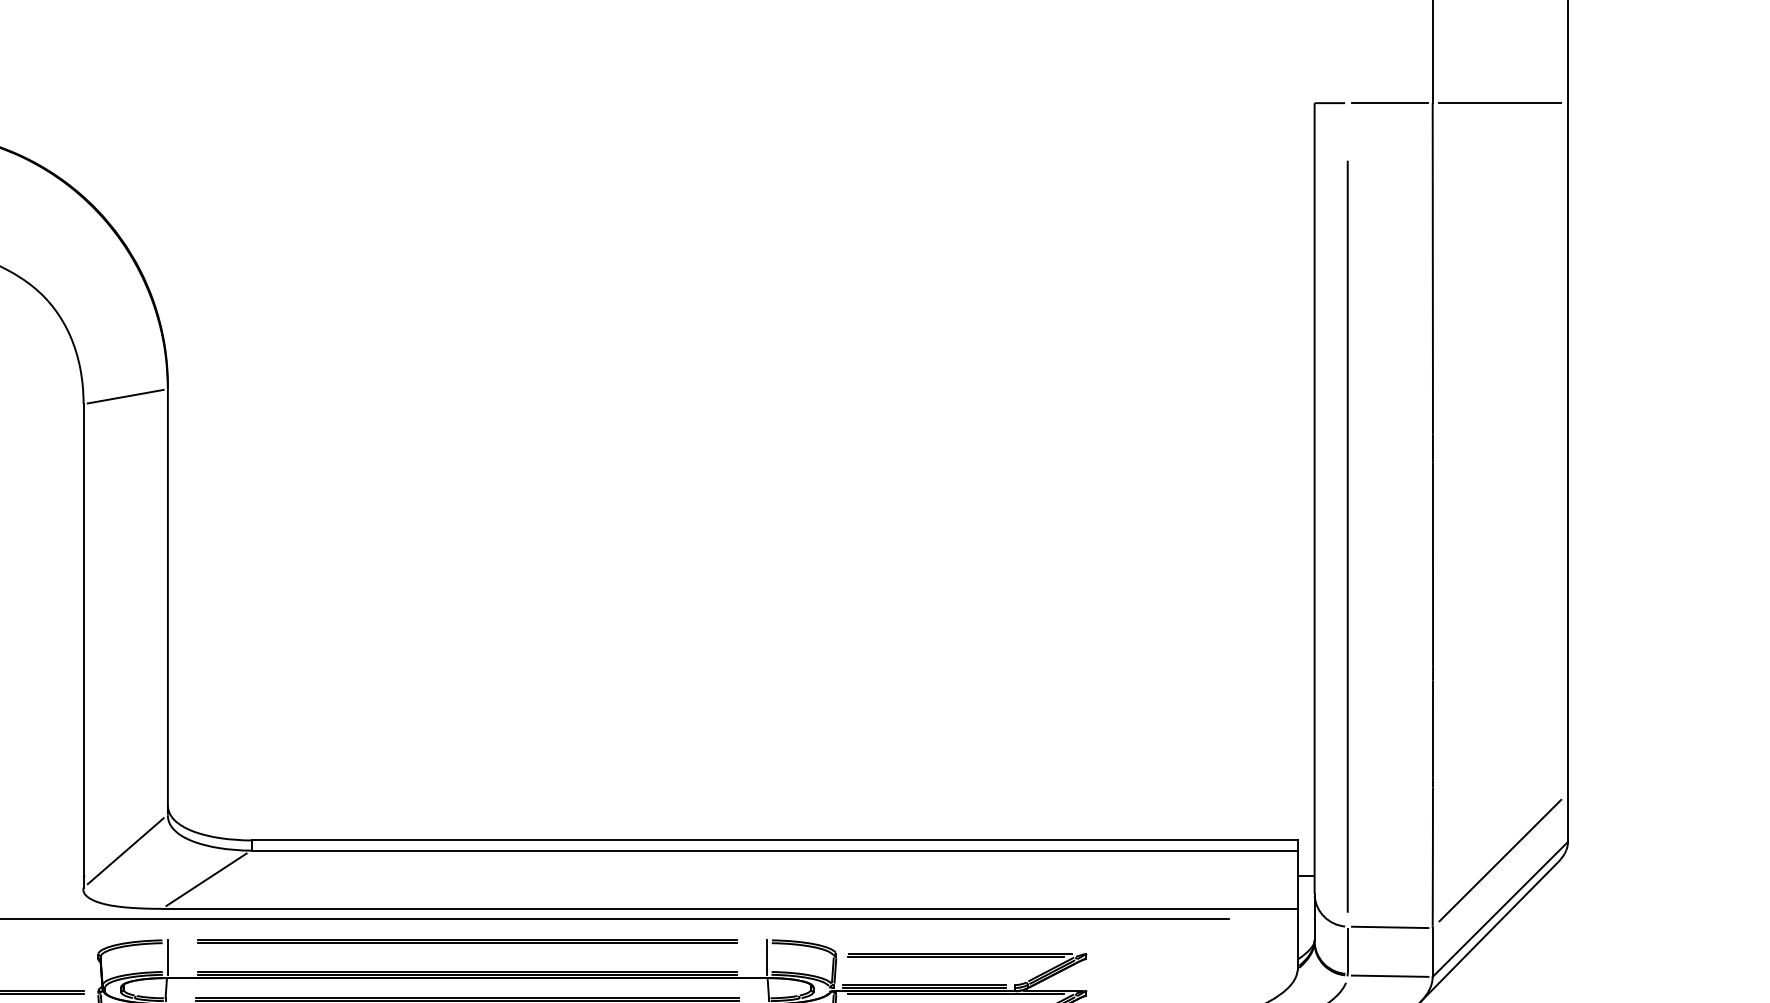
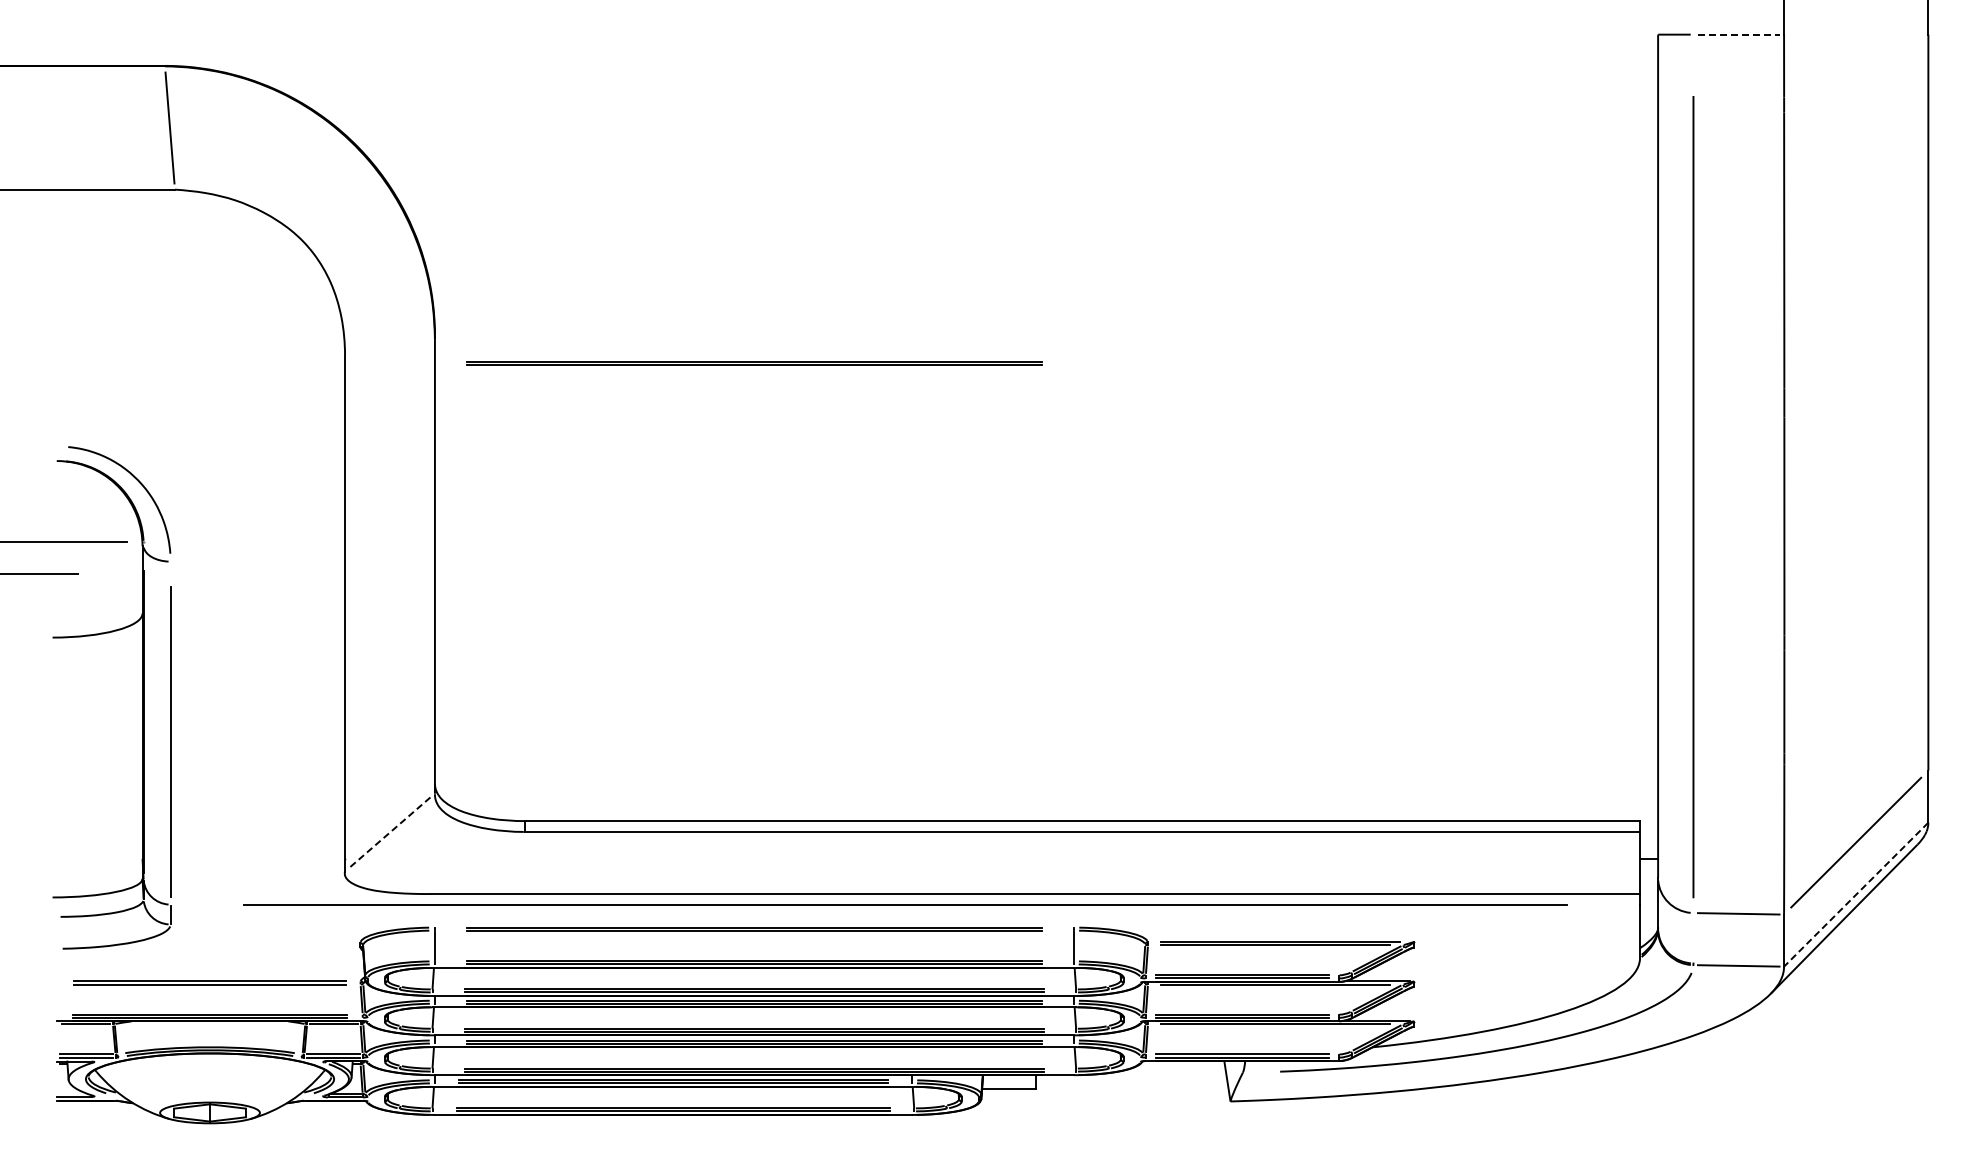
line: (1389, 103) -> (1738, 34), solid -> dashed
line: (1500, 103) -> (1856, 34), removed
line: (125, 396) -> (389, 347), removed
line: (467, 410) -> (754, 362), added
line: (126, 851) -> (390, 832), solid -> dashed
line: (205, 879) -> (475, 862), removed
line: (1500, 909) -> (1856, 894), solid -> dashed
line: (1347, 949) -> (1693, 937), removed

